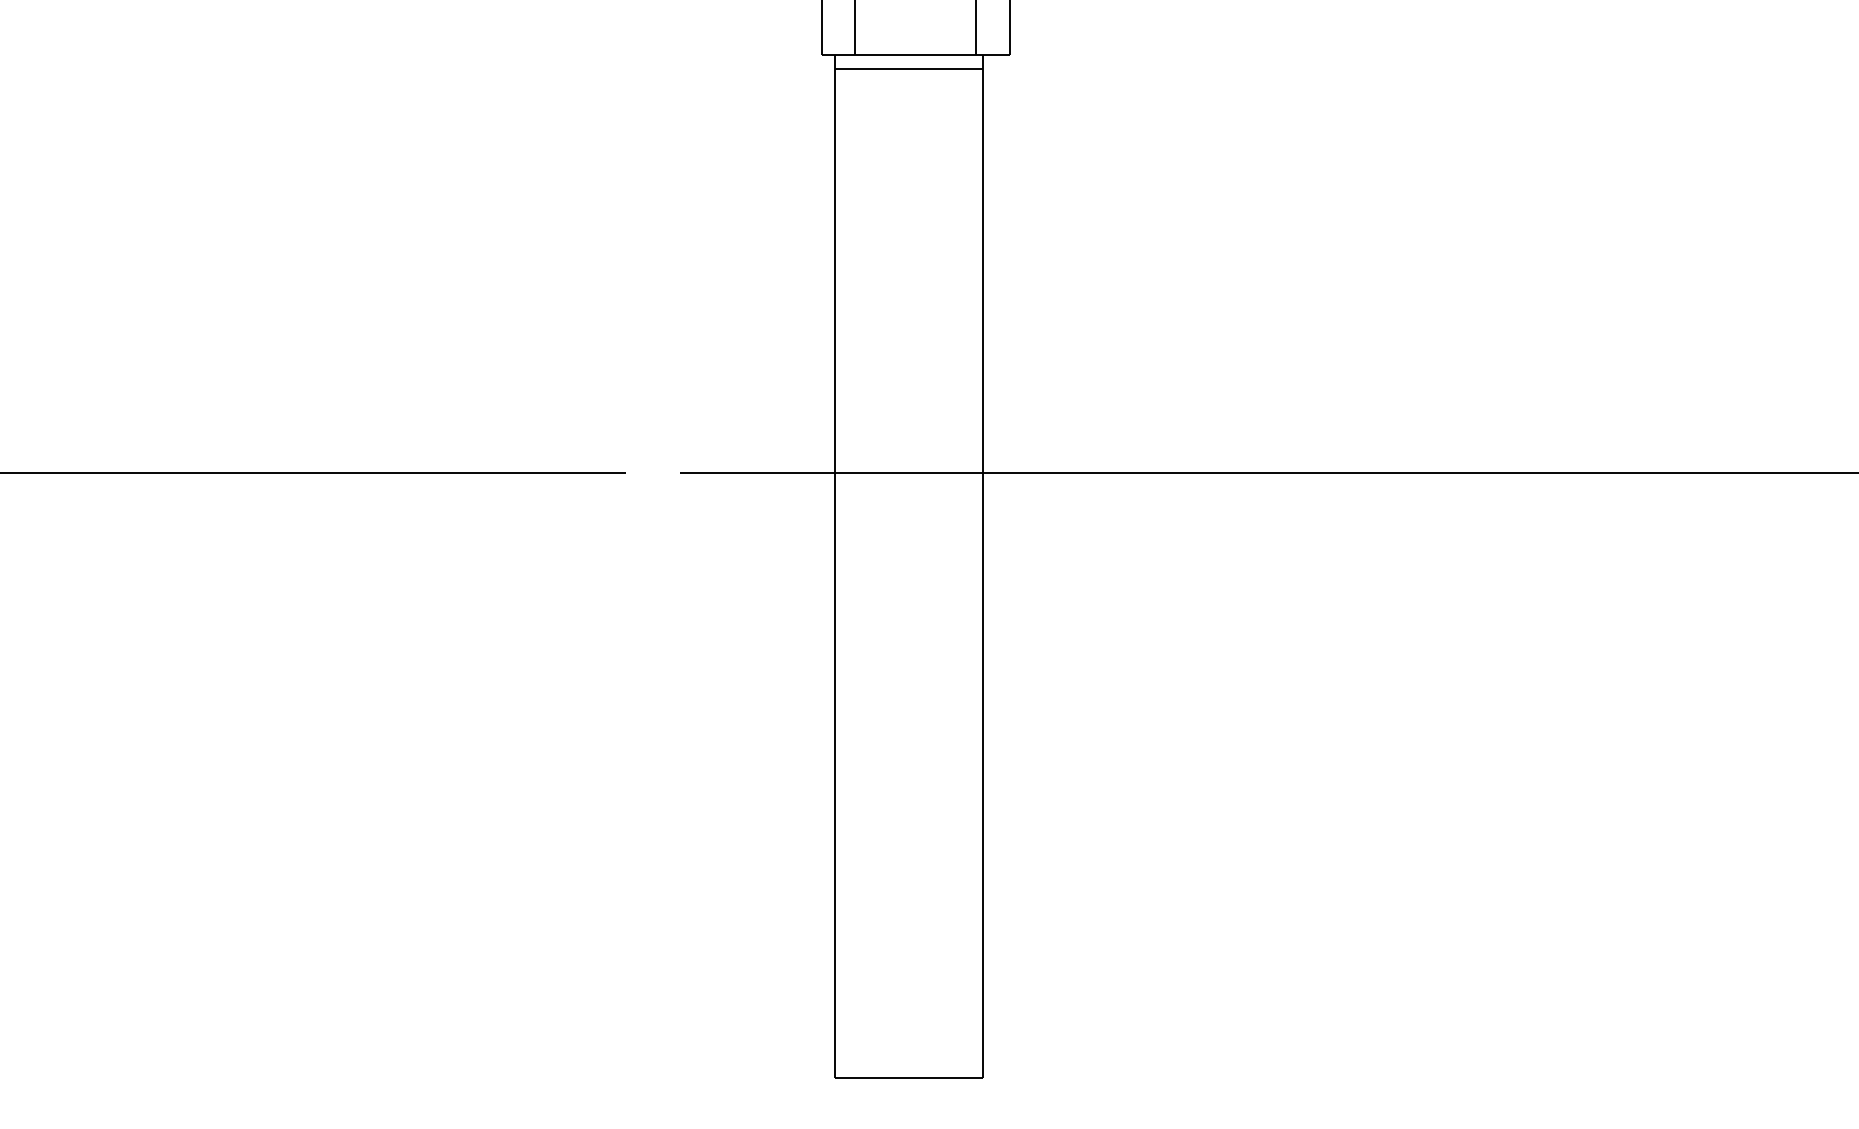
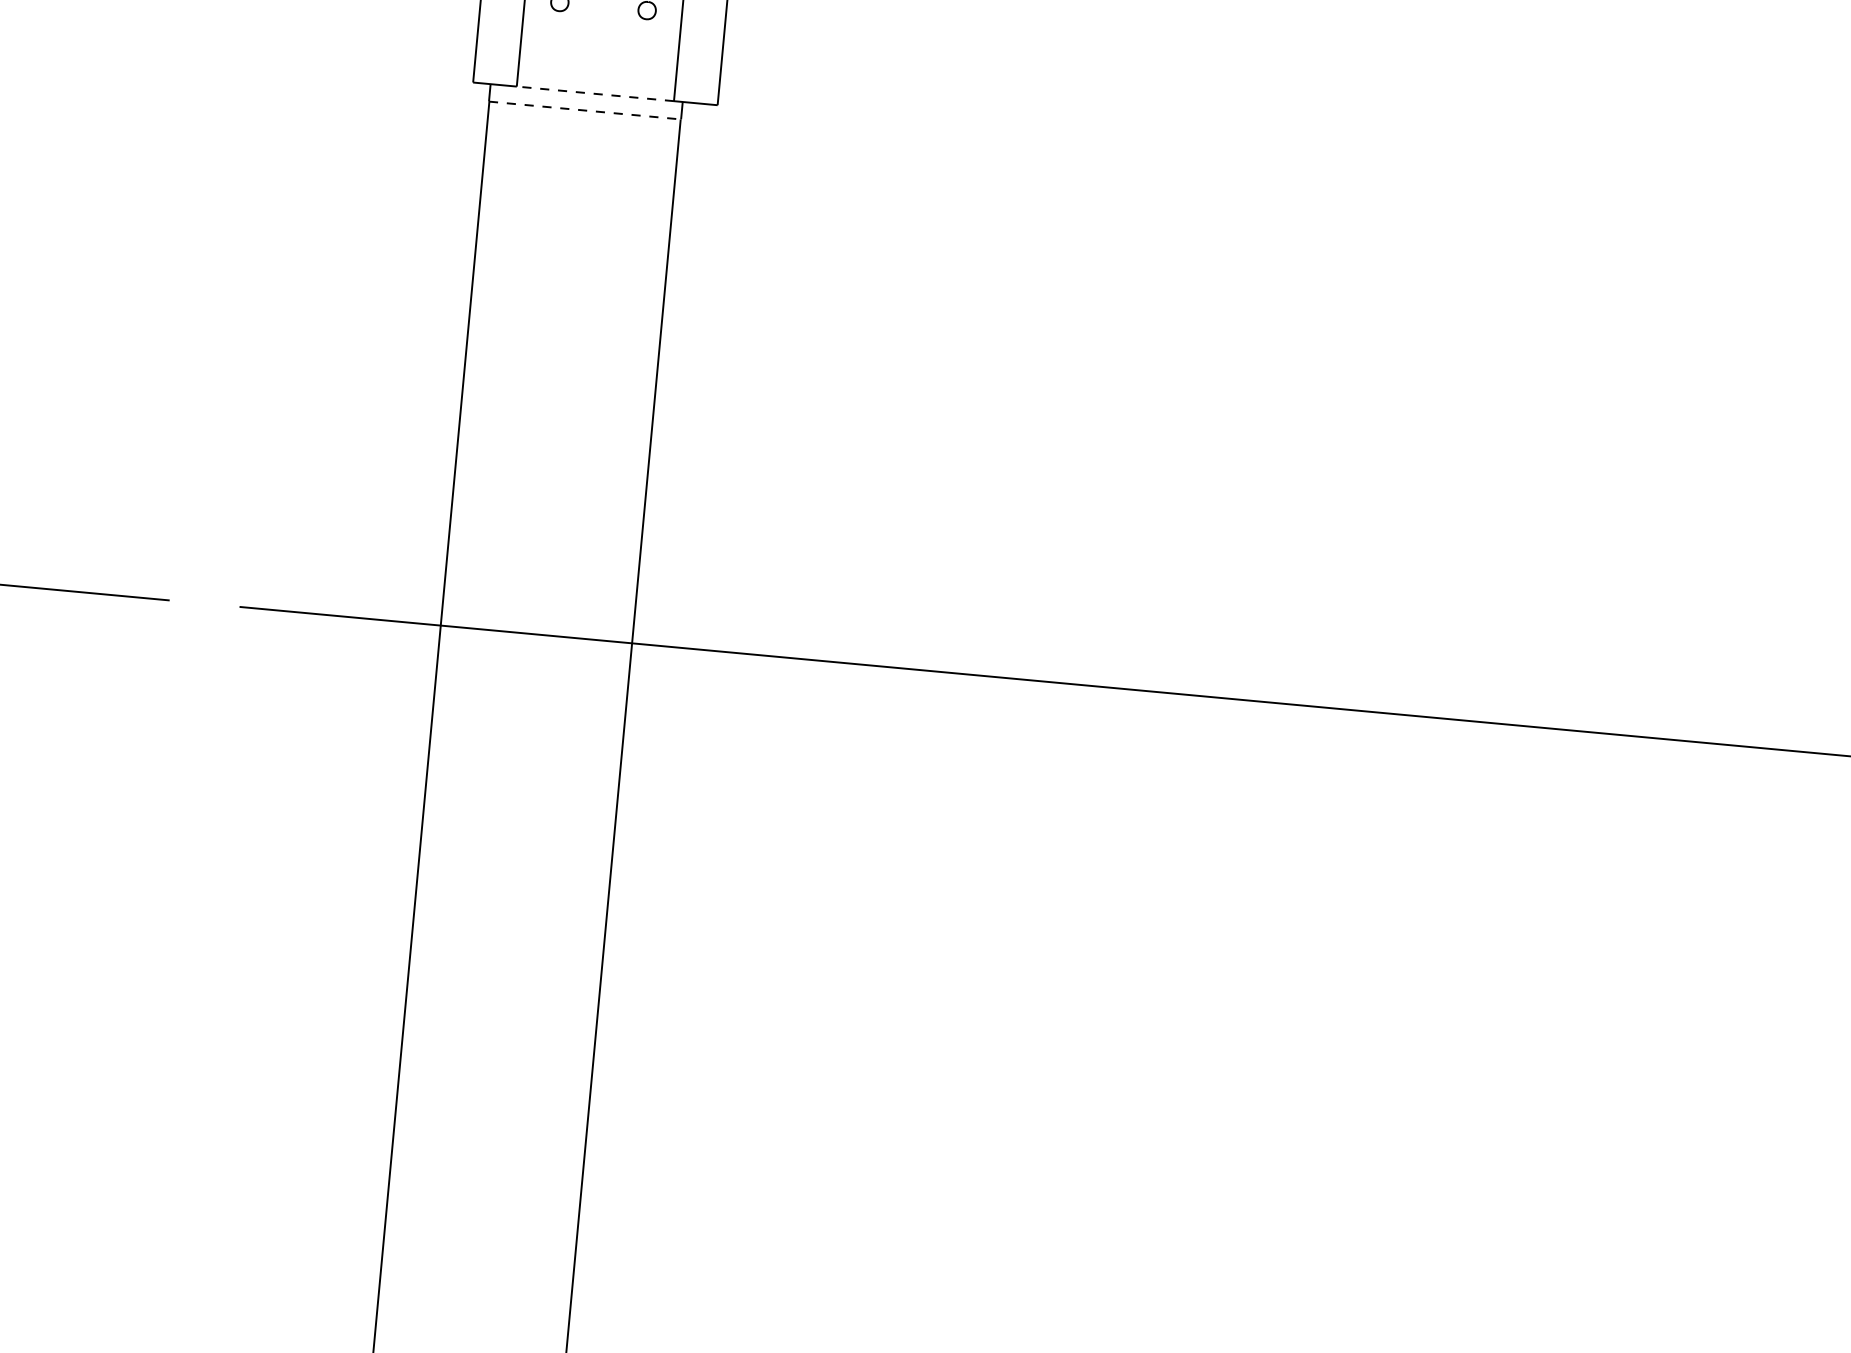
line: (915, 55) -> (595, 94), solid -> dashed
line: (909, 68) -> (585, 110), solid -> dashed

